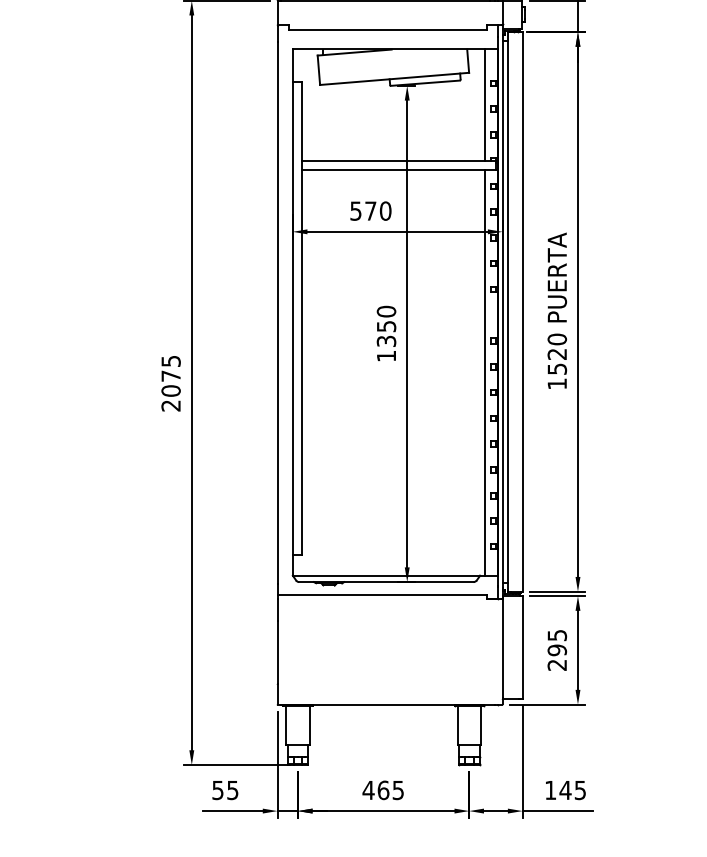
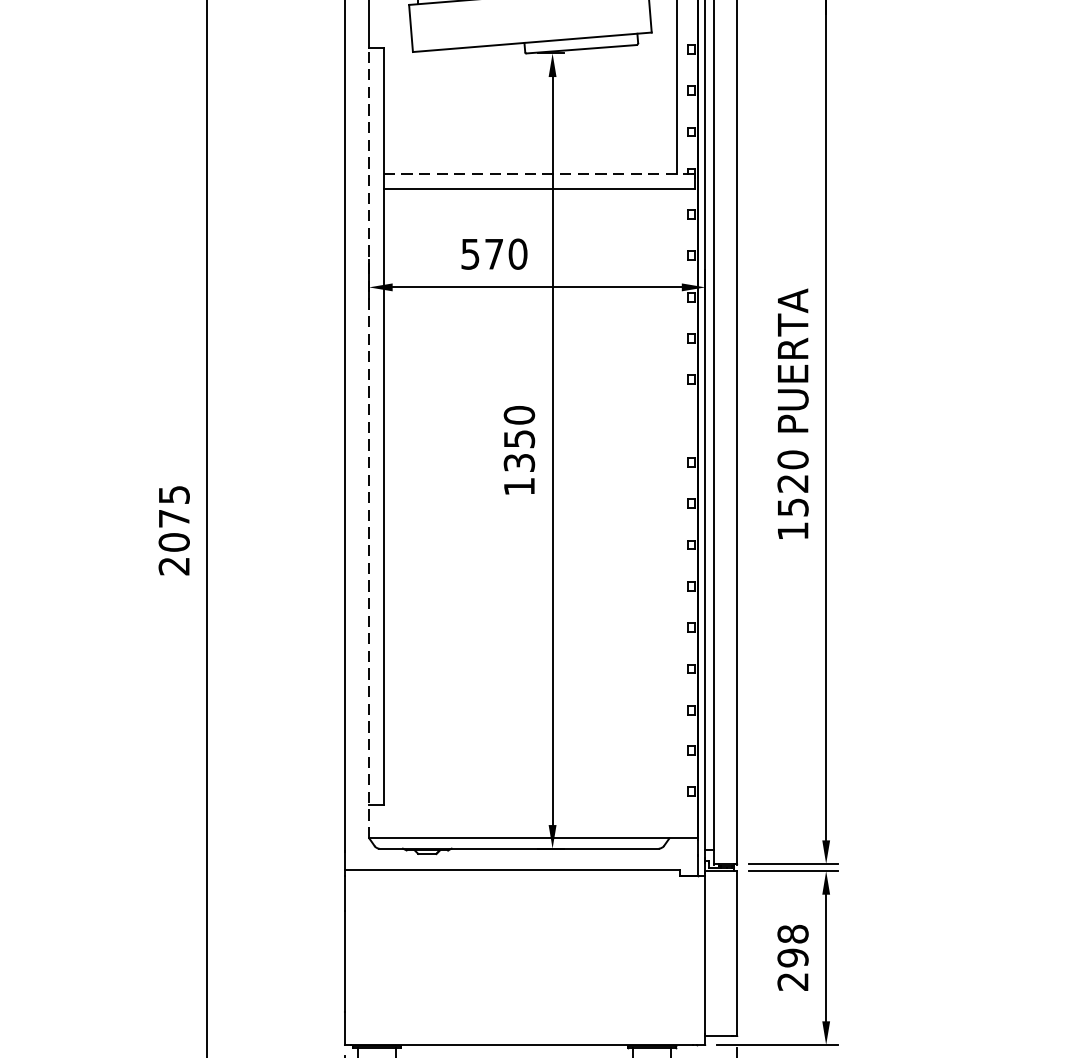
line: (399, 161) -> (540, 174), solid -> dashed
line: (292, 328) -> (368, 442), solid -> dashed
line: (484, 372) -> (676, 512), removed
text: (557, 635) -> (793, 934), 295 -> 298

